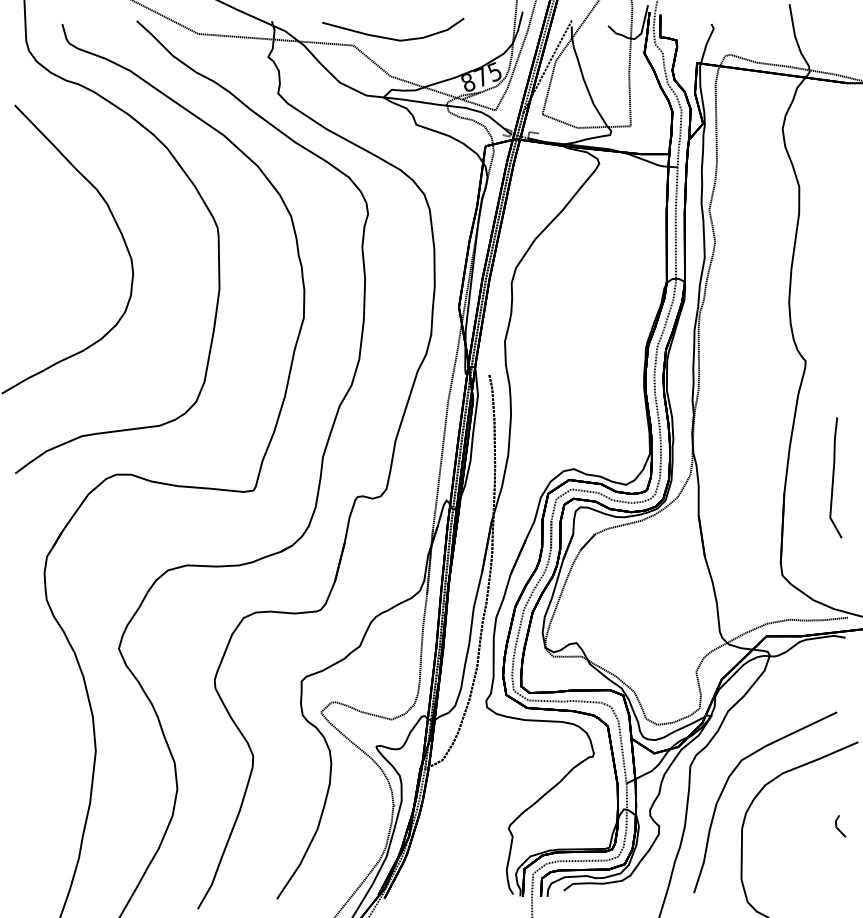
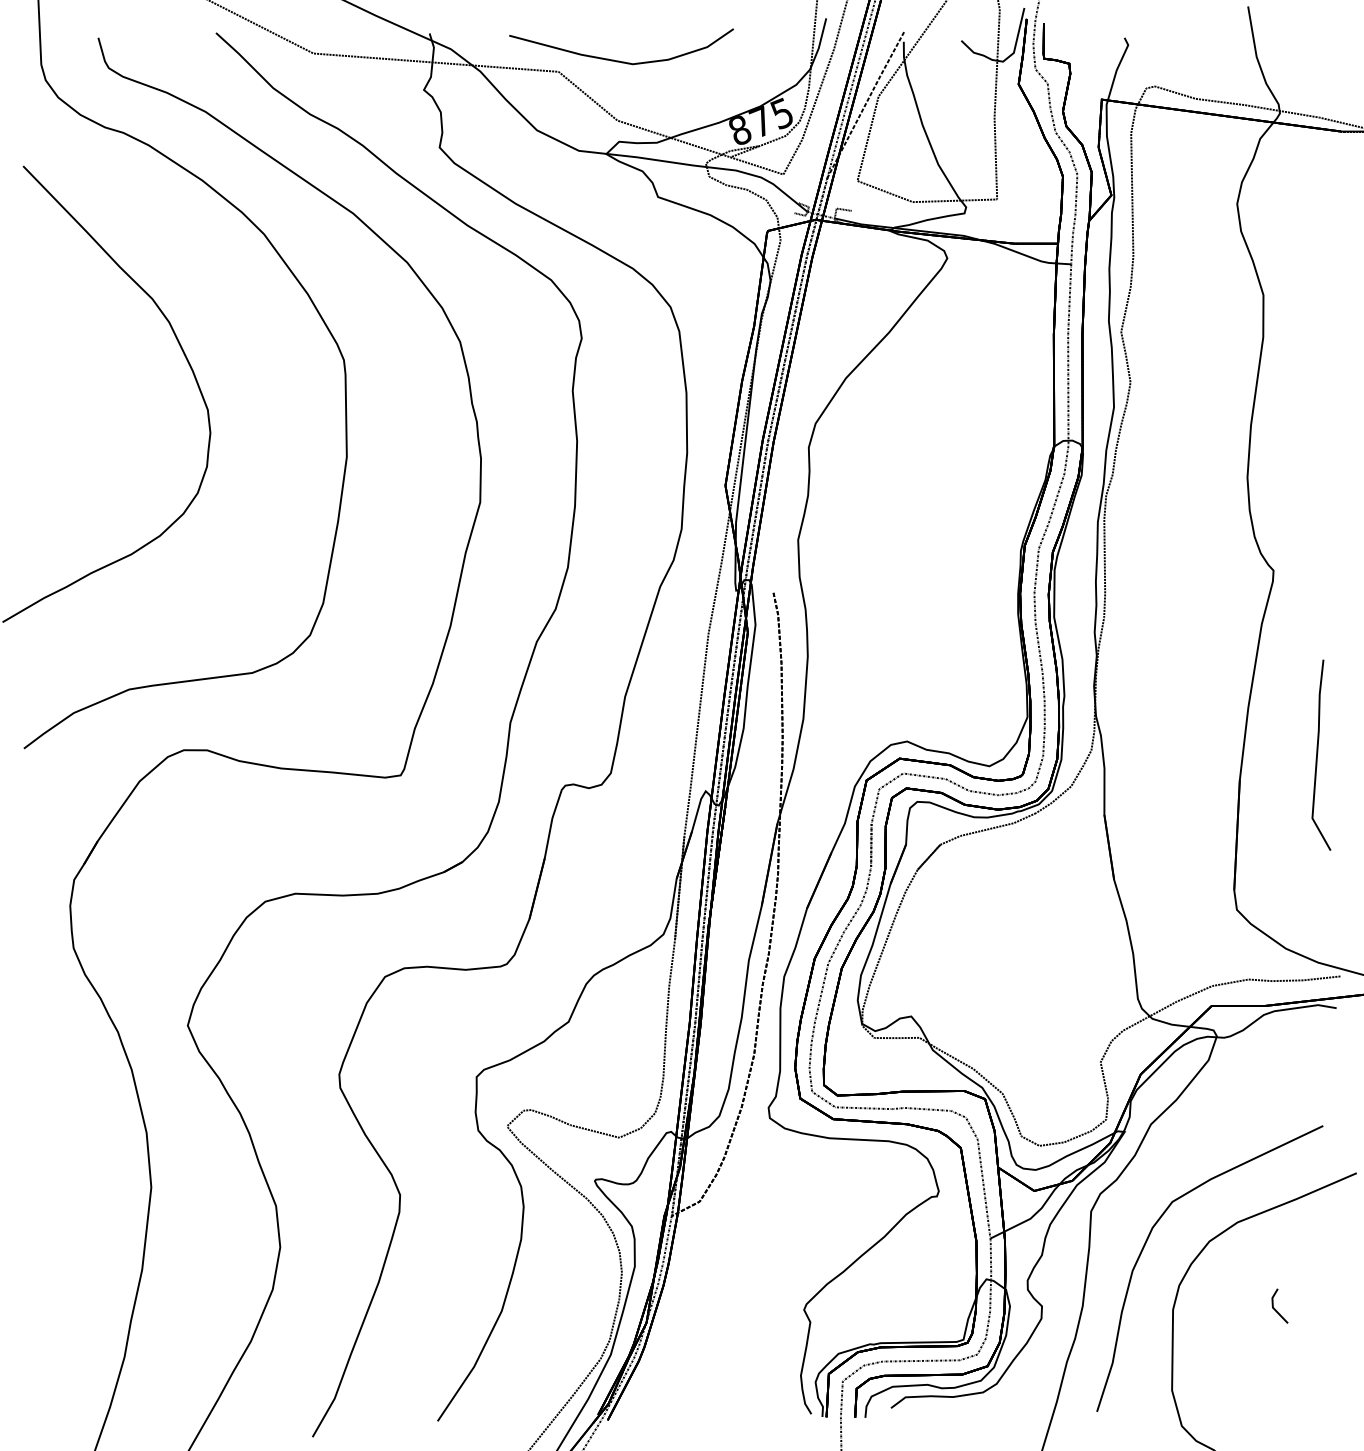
part: (840, 826) -> (1279, 1306), moved

